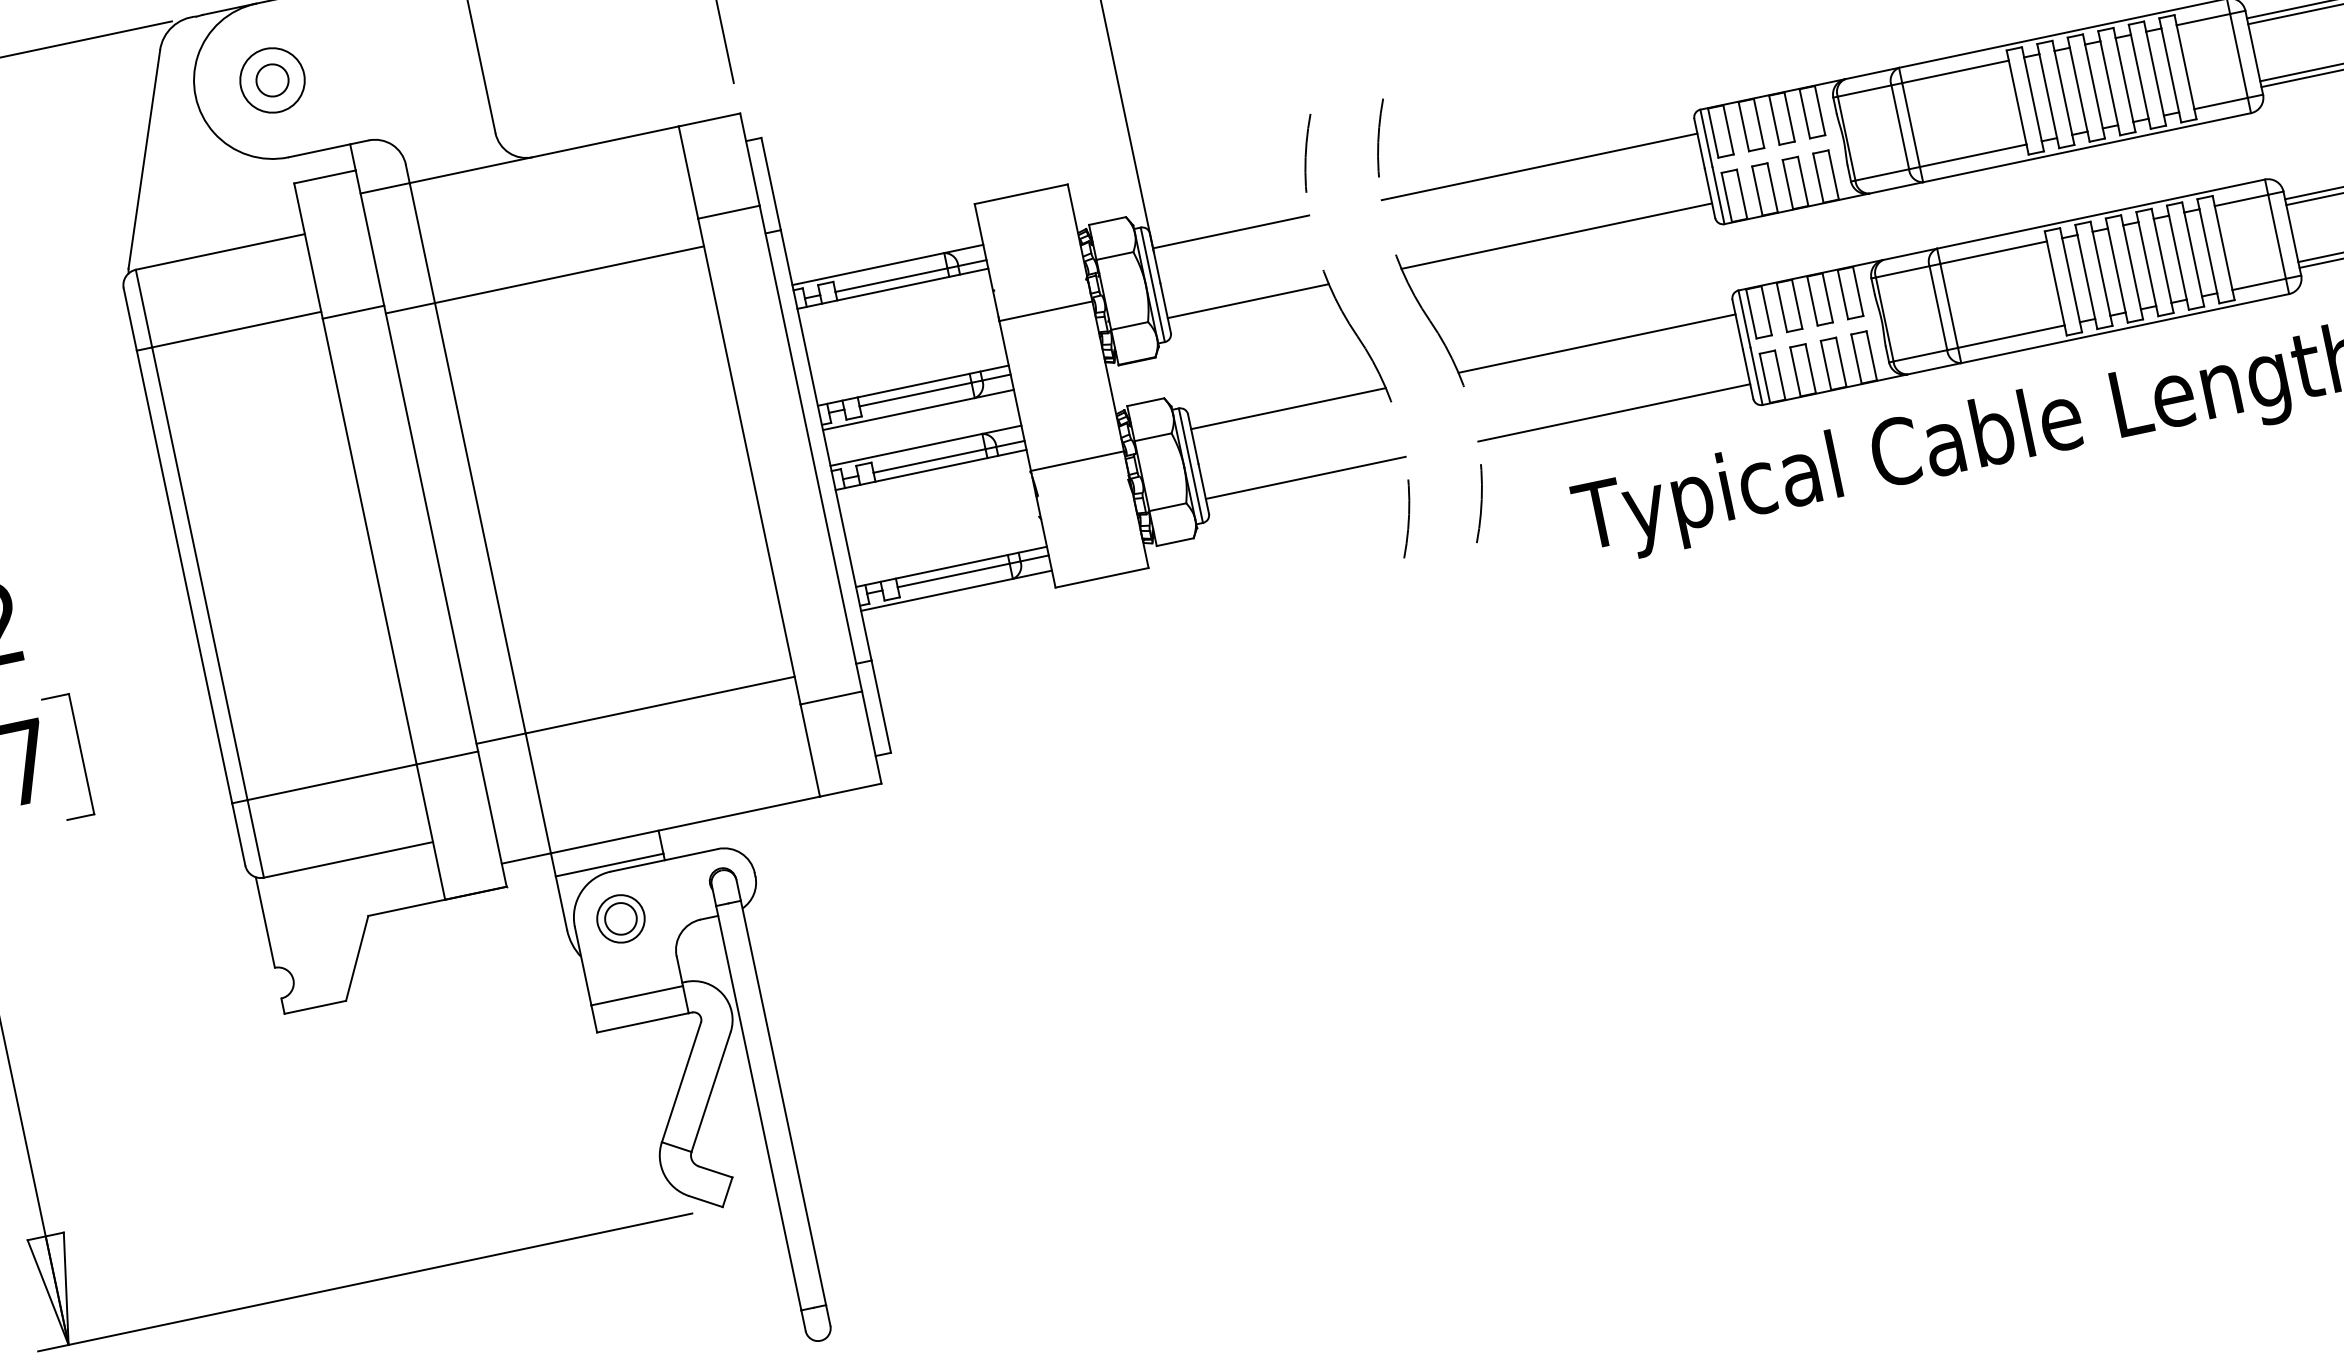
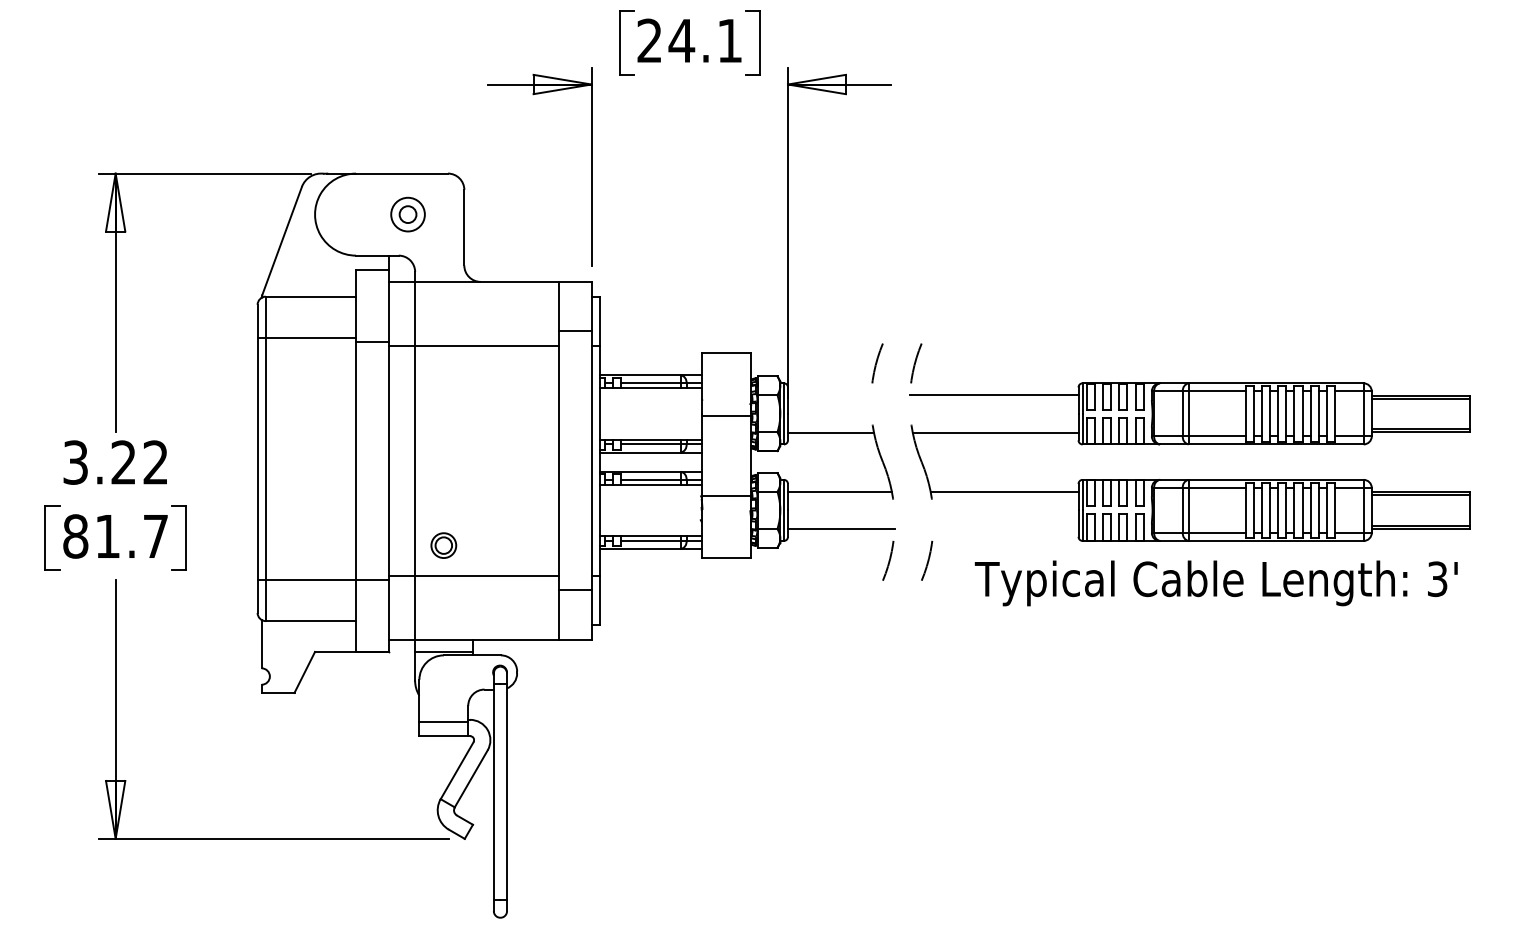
part: (271, 80) -> (407, 214), moved
line: (1230, 232) -> (829, 395), removed
line: (1613, 413) -> (1005, 529), removed
part: (620, 918) -> (443, 545), moved

